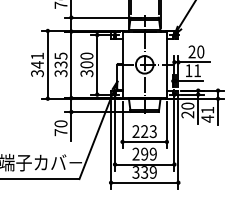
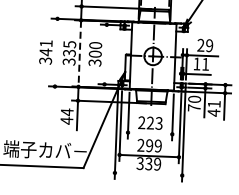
text: (200, 51) -> (209, 45), 20 -> 29
line: (47, 64) -> (55, 52), removed
line: (71, 64) -> (79, 53), solid -> dashed
line: (97, 64) -> (105, 54), removed
text: (187, 114) -> (193, 107), 20 -> 70
text: (60, 128) -> (66, 116), 70 -> 44
line: (144, 141) -> (149, 133), removed
line: (144, 182) -> (148, 174), removed

